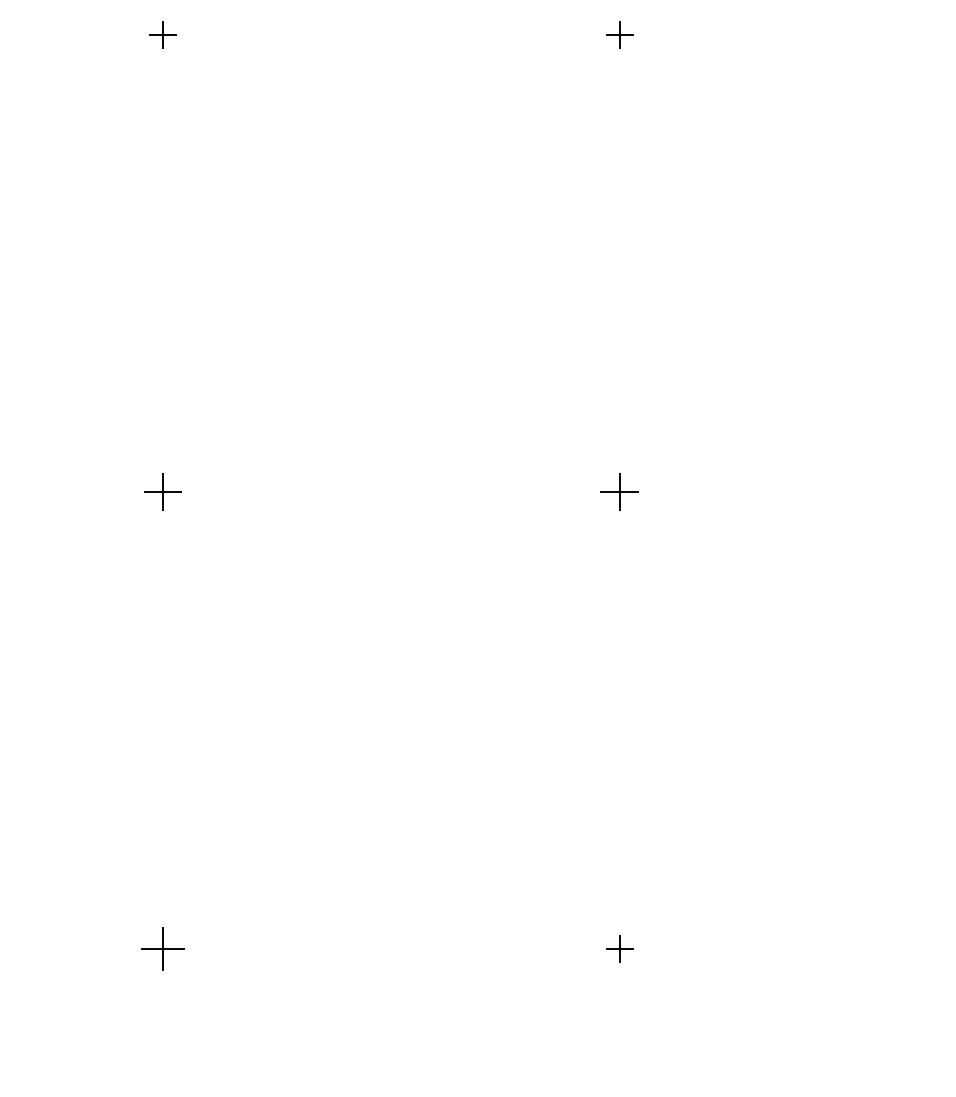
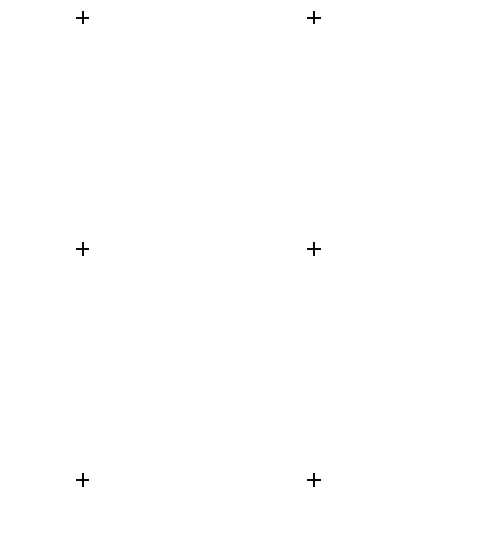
part: (162, 491) -> (82, 248), size x0.71
part: (619, 491) -> (313, 248), size x0.71
part: (162, 947) -> (82, 479), size x0.62

